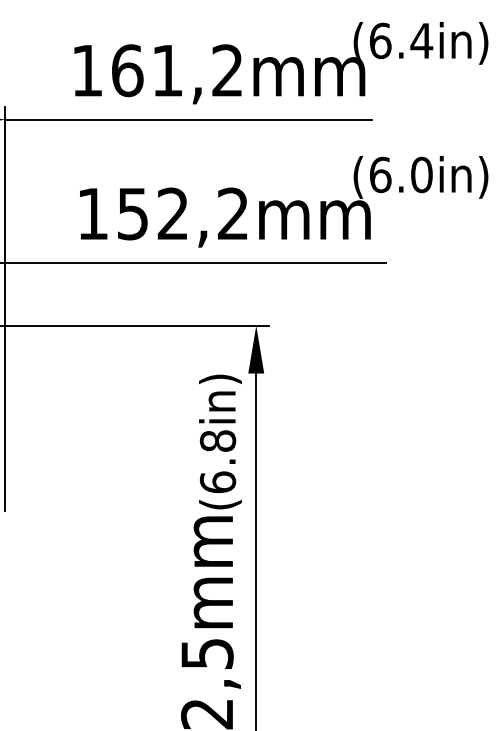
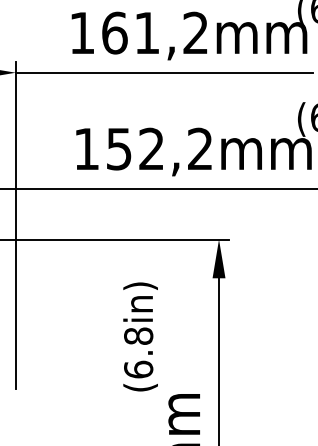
text: (220, 441) -> (140, 336), moved

